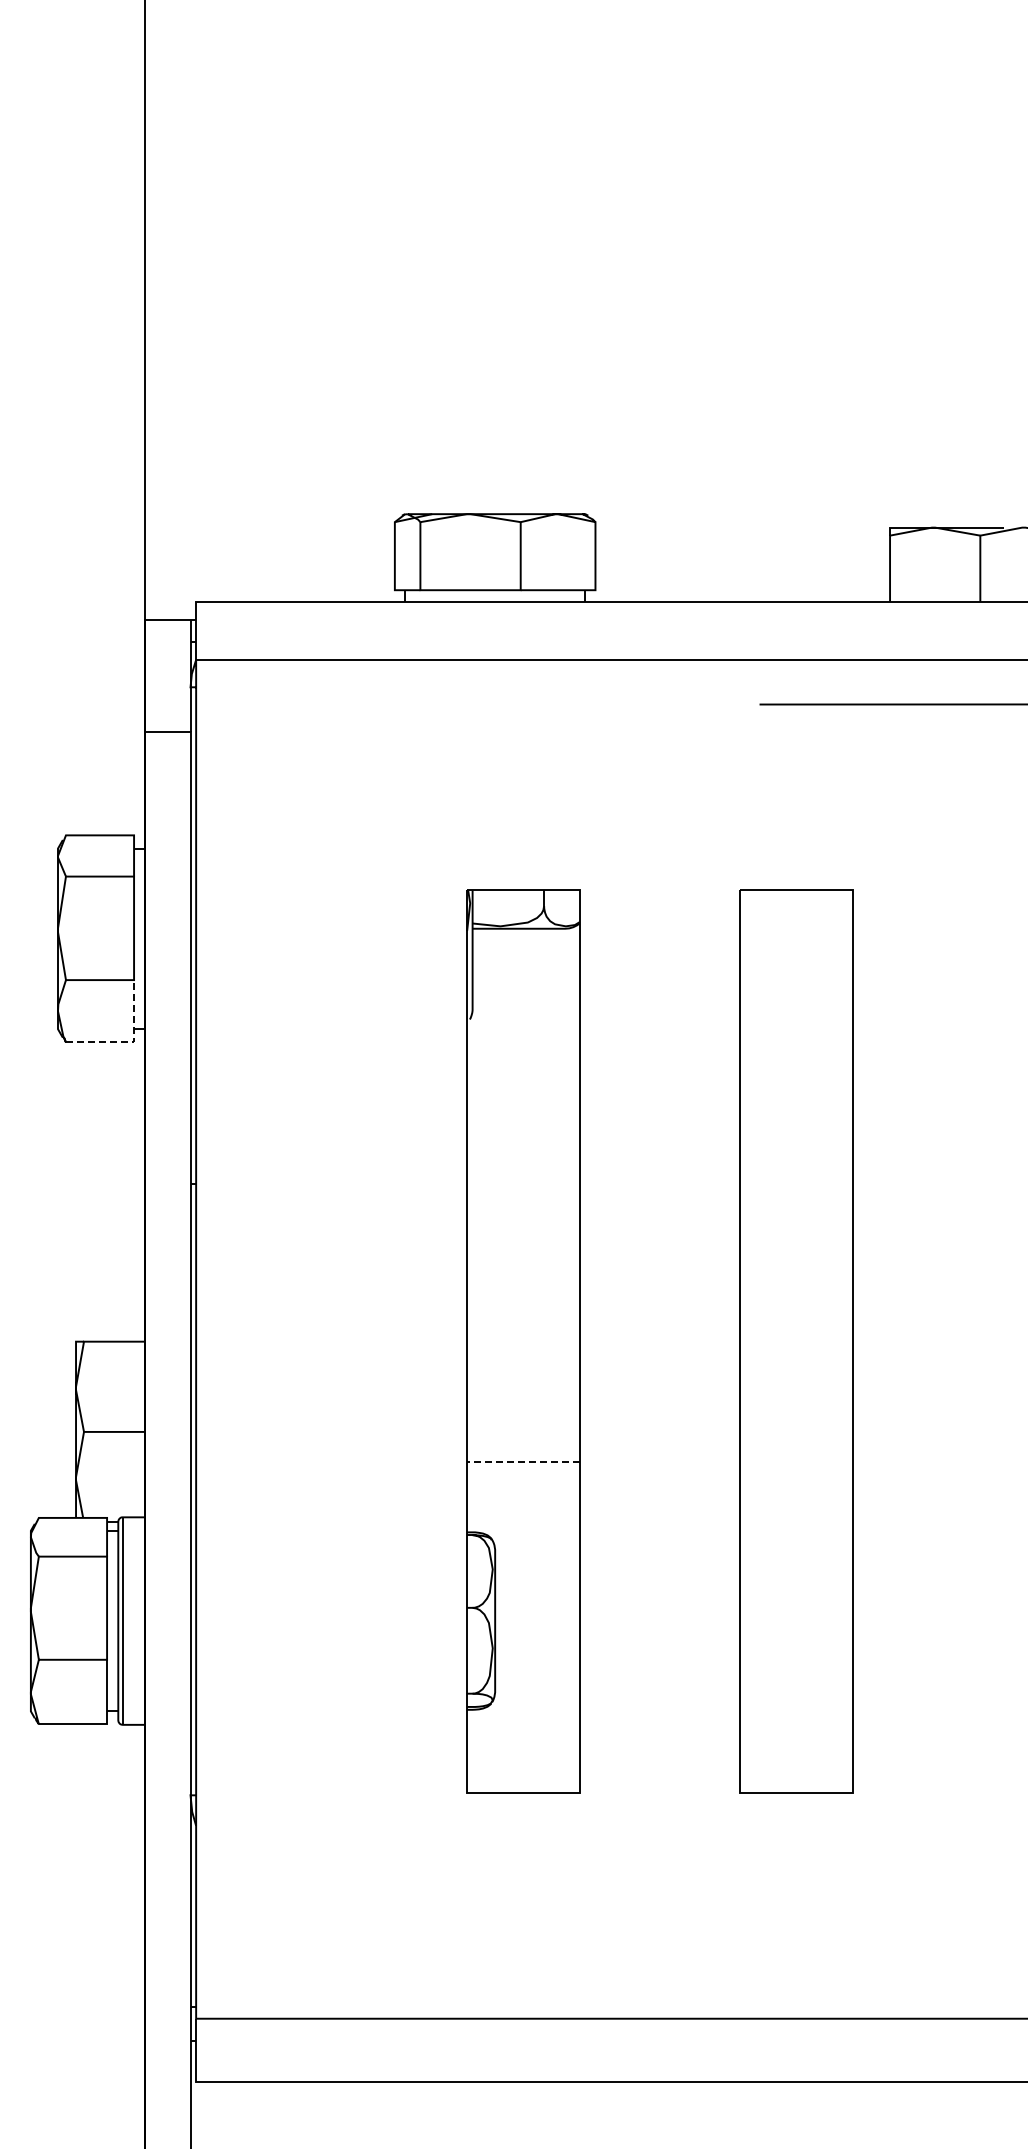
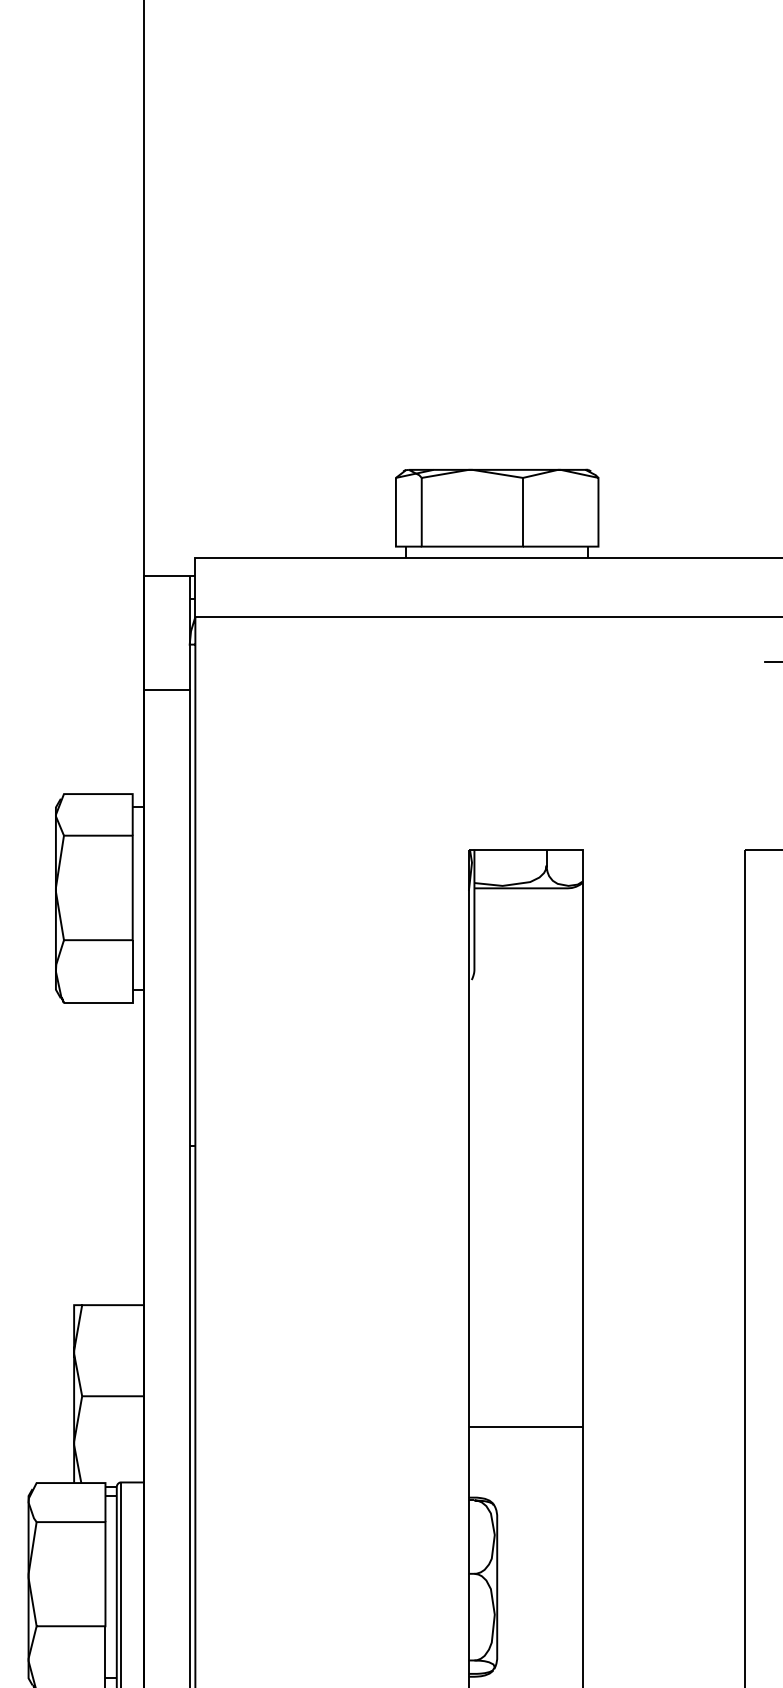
line: (133, 1042) -> (132, 1003), dashed -> solid
line: (522, 1462) -> (524, 1427), dashed -> solid

